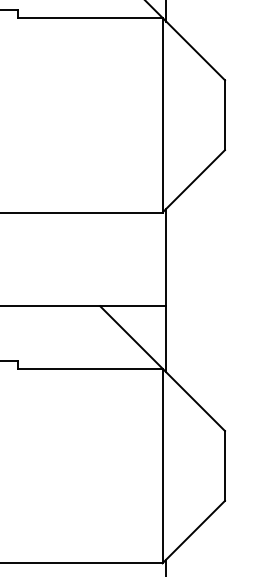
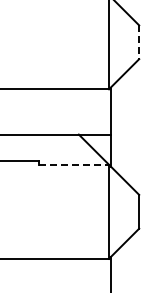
line: (225, 115) -> (139, 42), solid -> dashed
line: (91, 368) -> (74, 164), solid -> dashed

